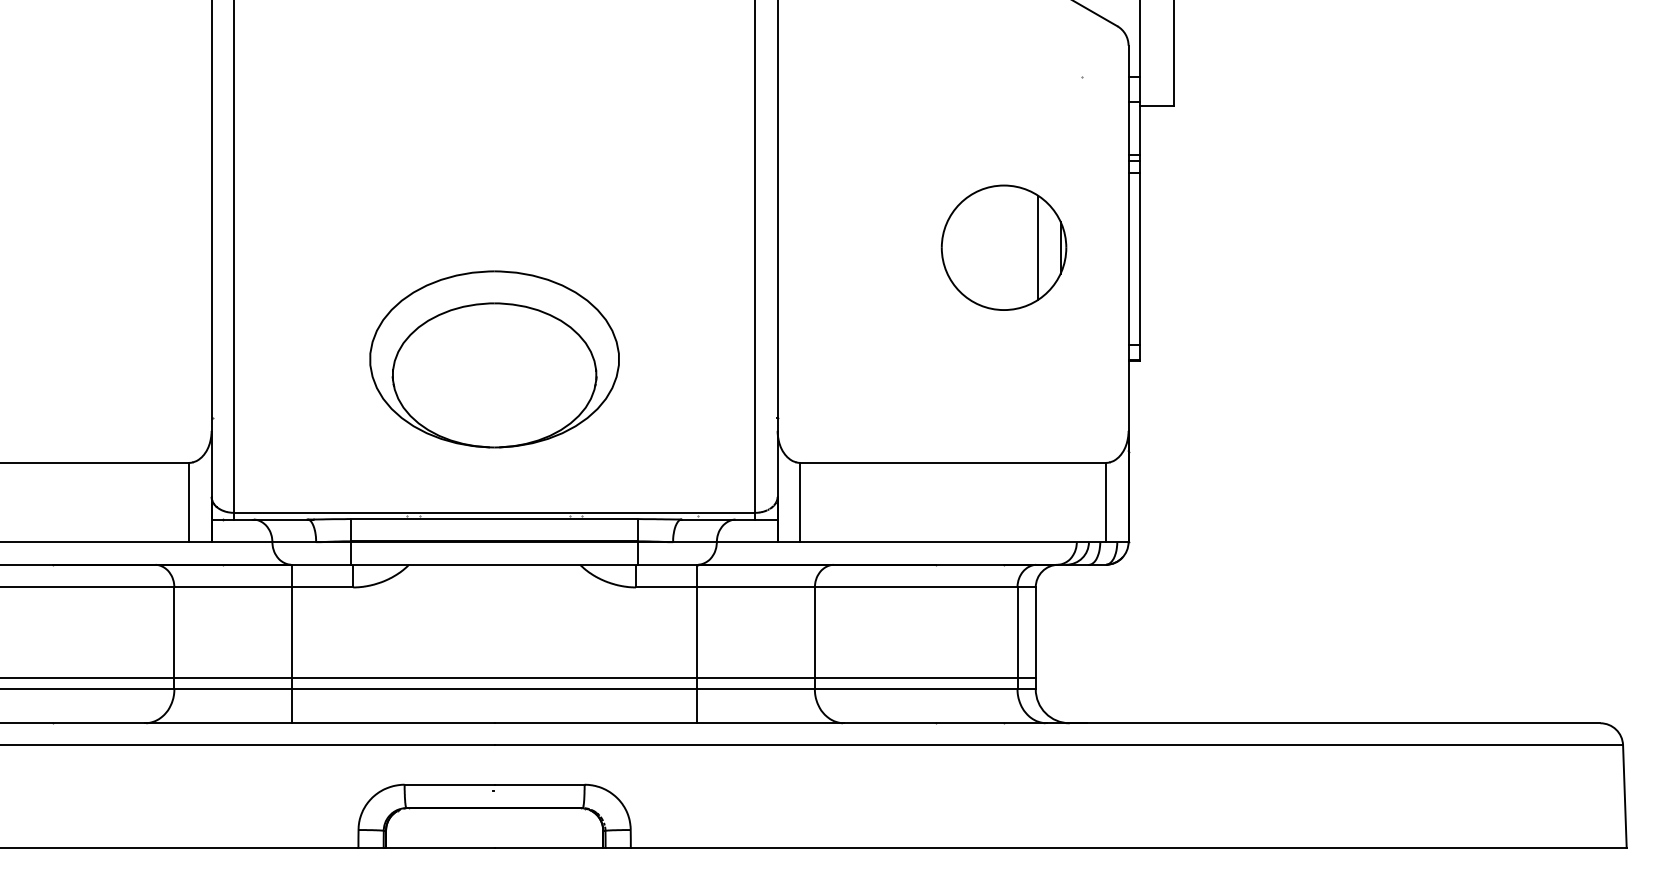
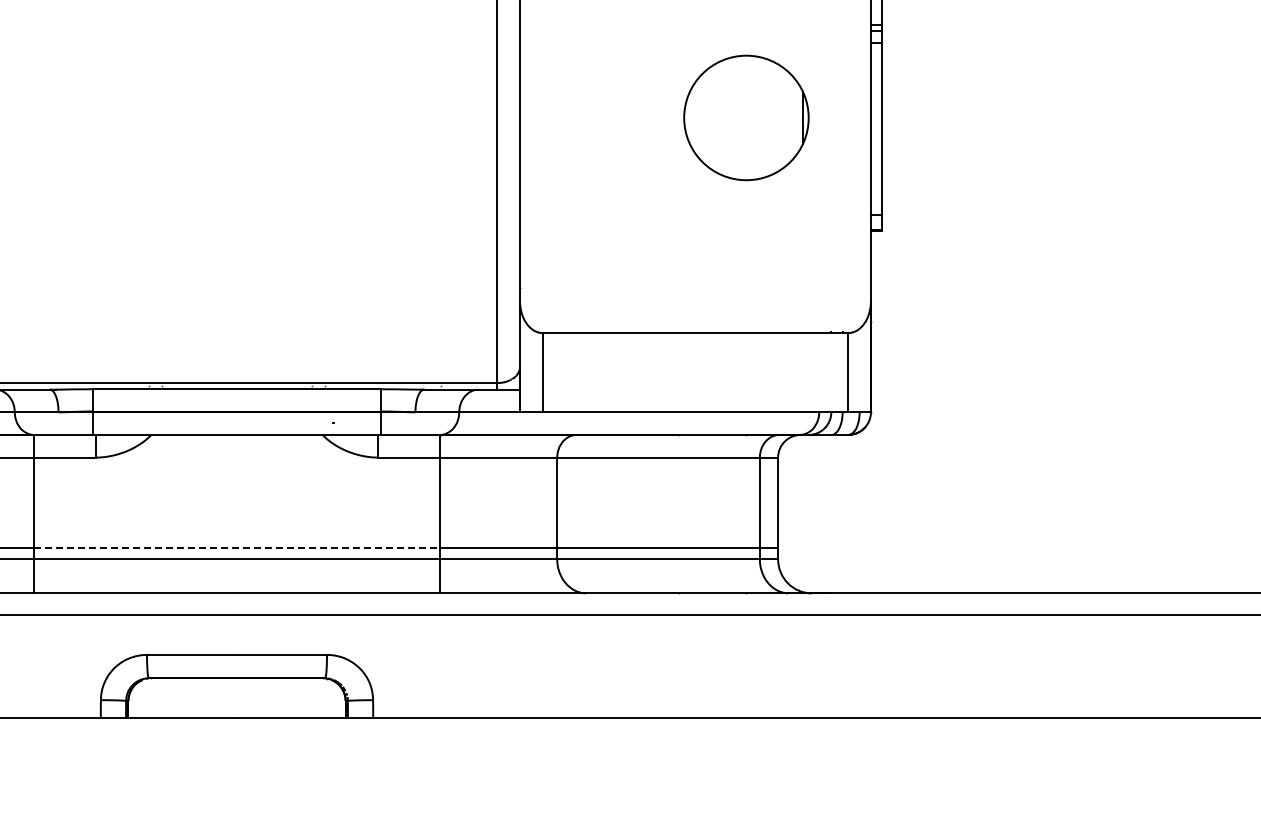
line: (1038, 247) -> (780, 117), removed
part: (494, 359) -> (236, 229), removed
line: (494, 677) -> (236, 547), solid -> dashed

